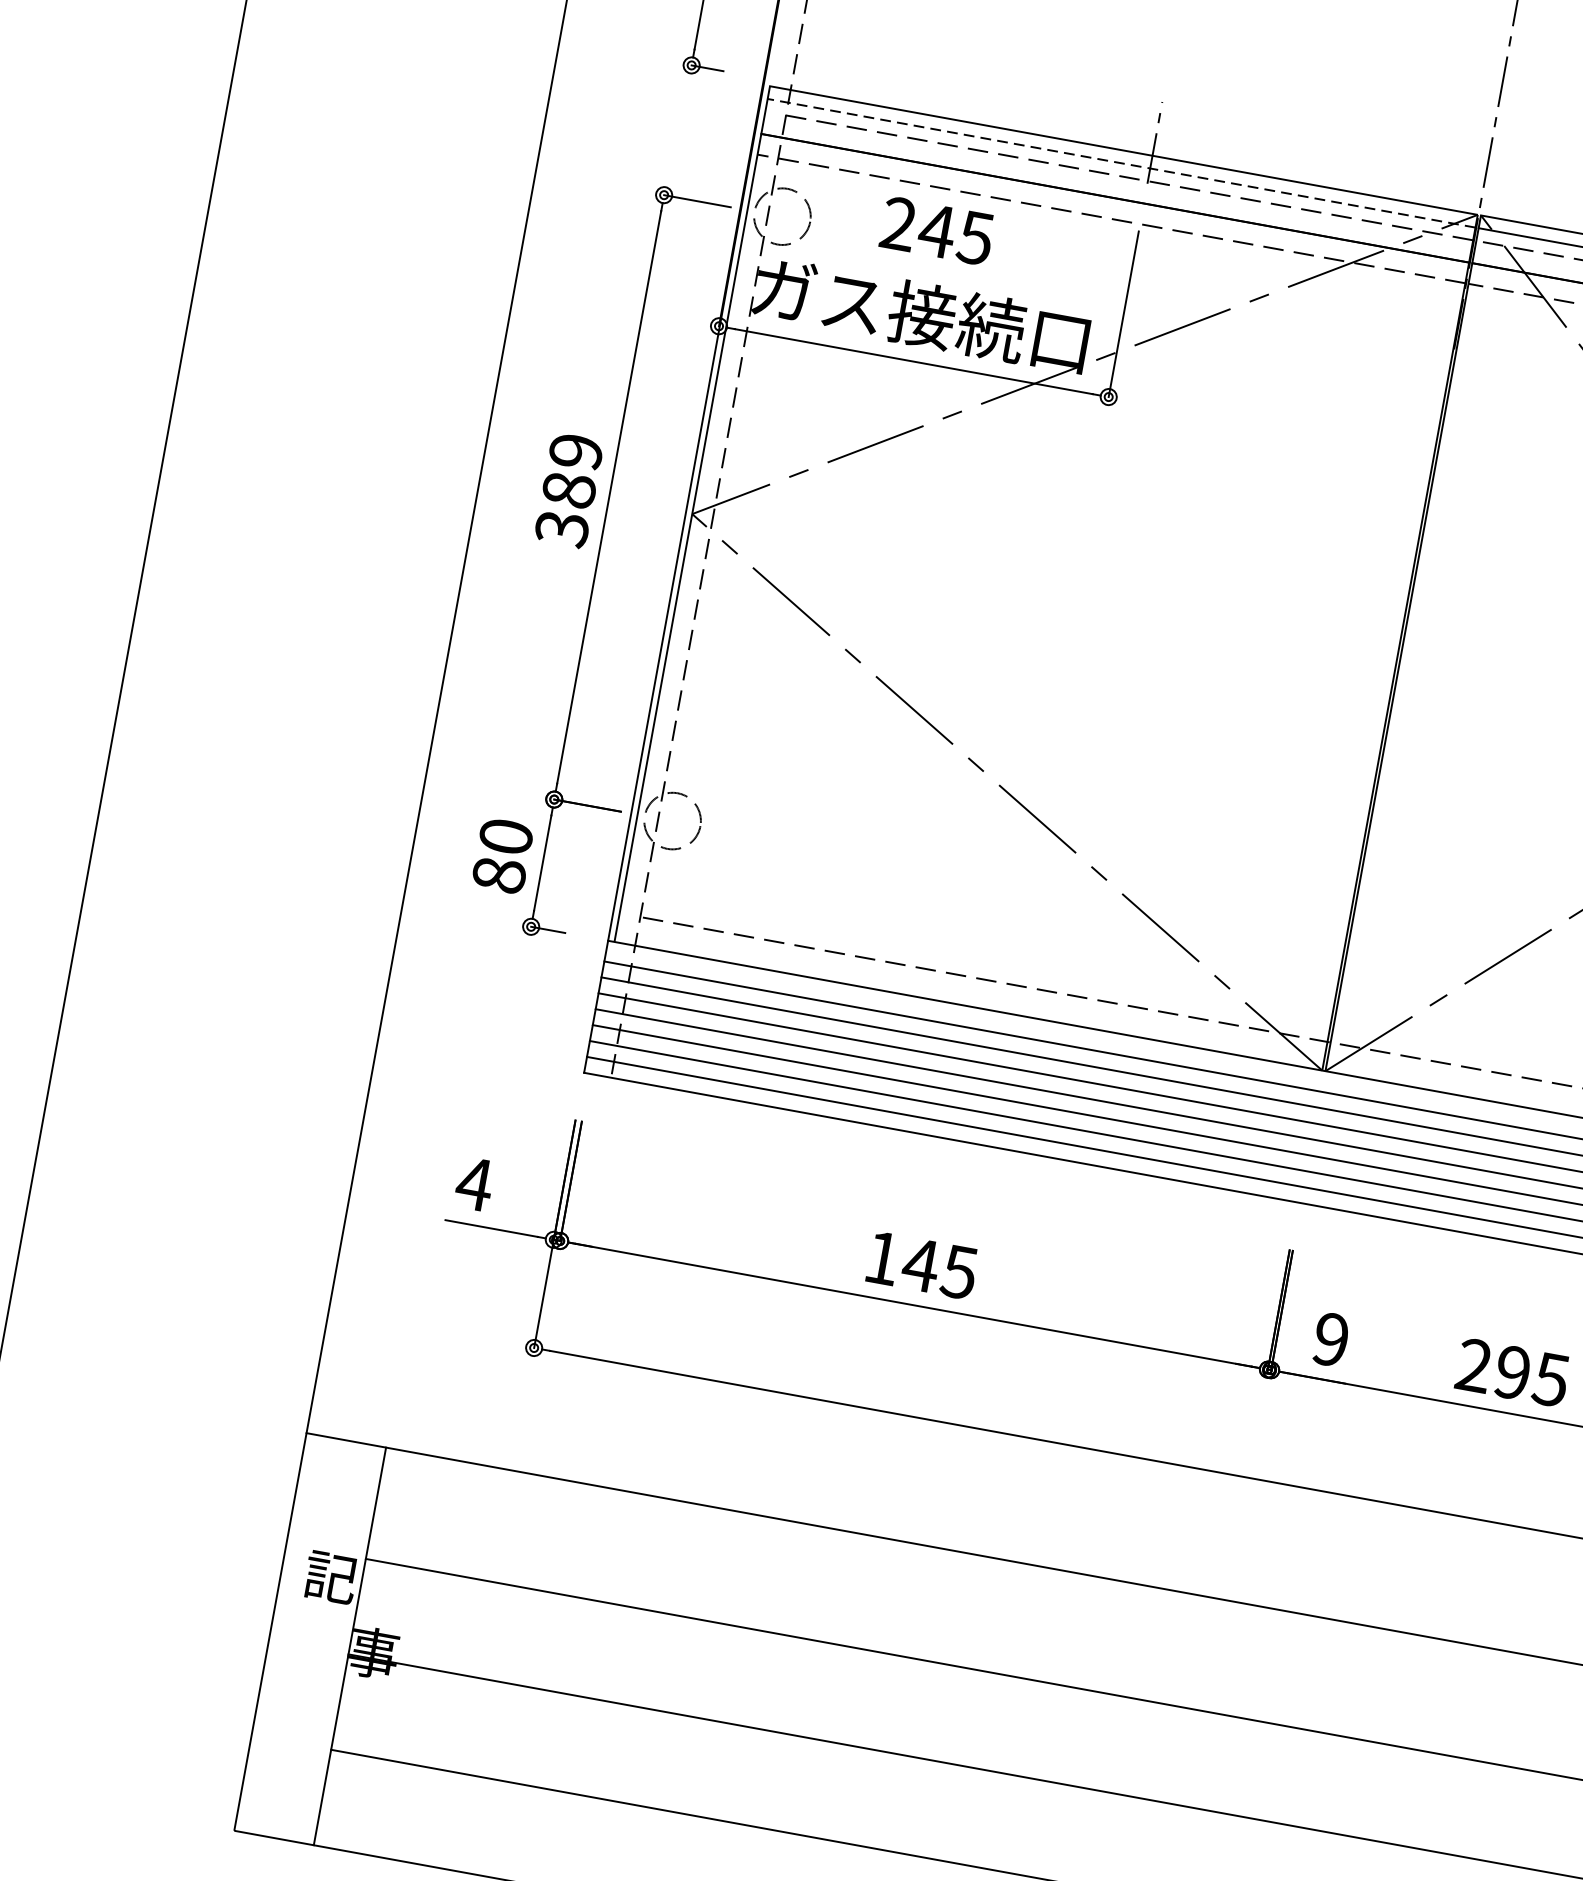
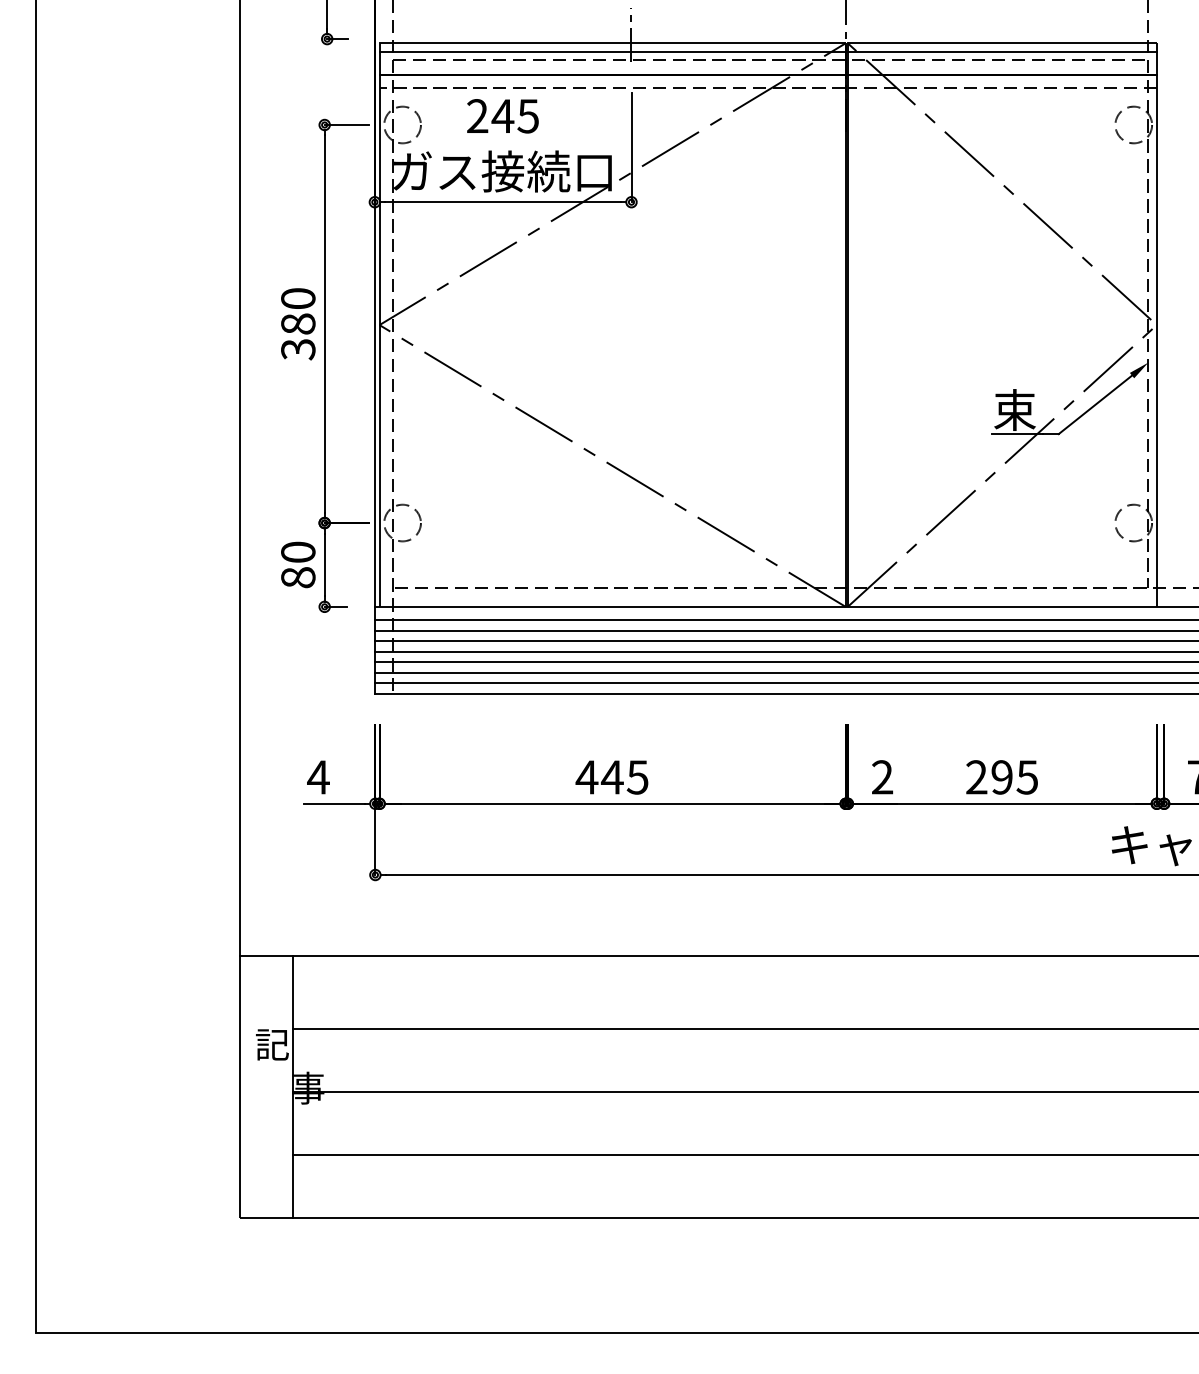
line: (1121, 162) -> (612, 51), dashed -> solid
text: (576, 451) -> (298, 298), 389 -> 380
text: (881, 1258) -> (586, 777), 145 -> 445
text: (1331, 1339) -> (882, 777), 9 -> 2

